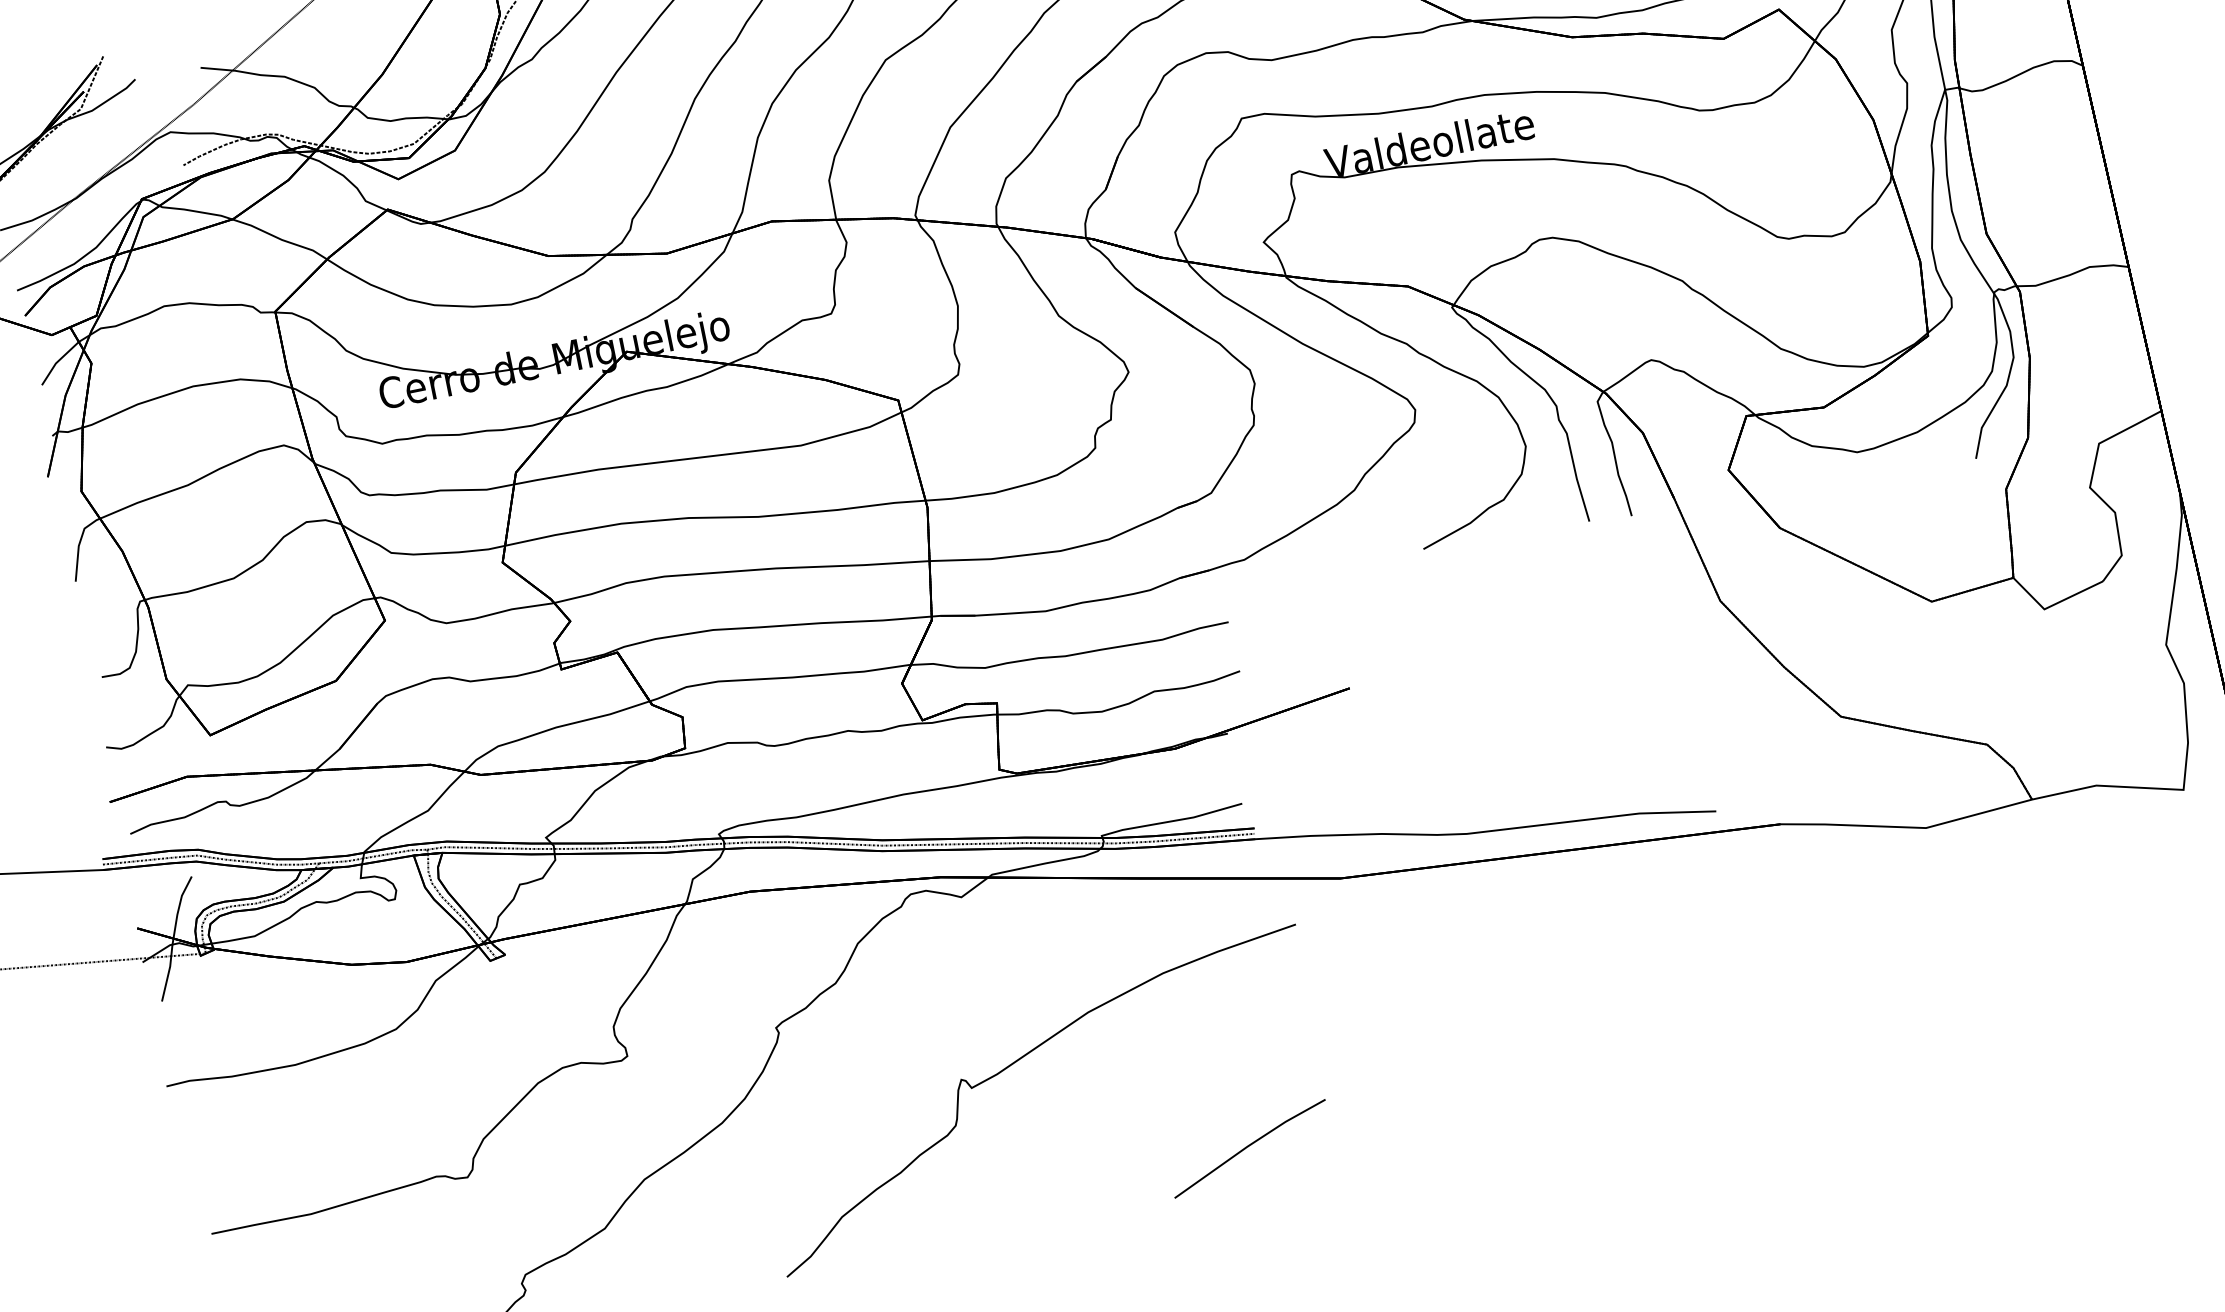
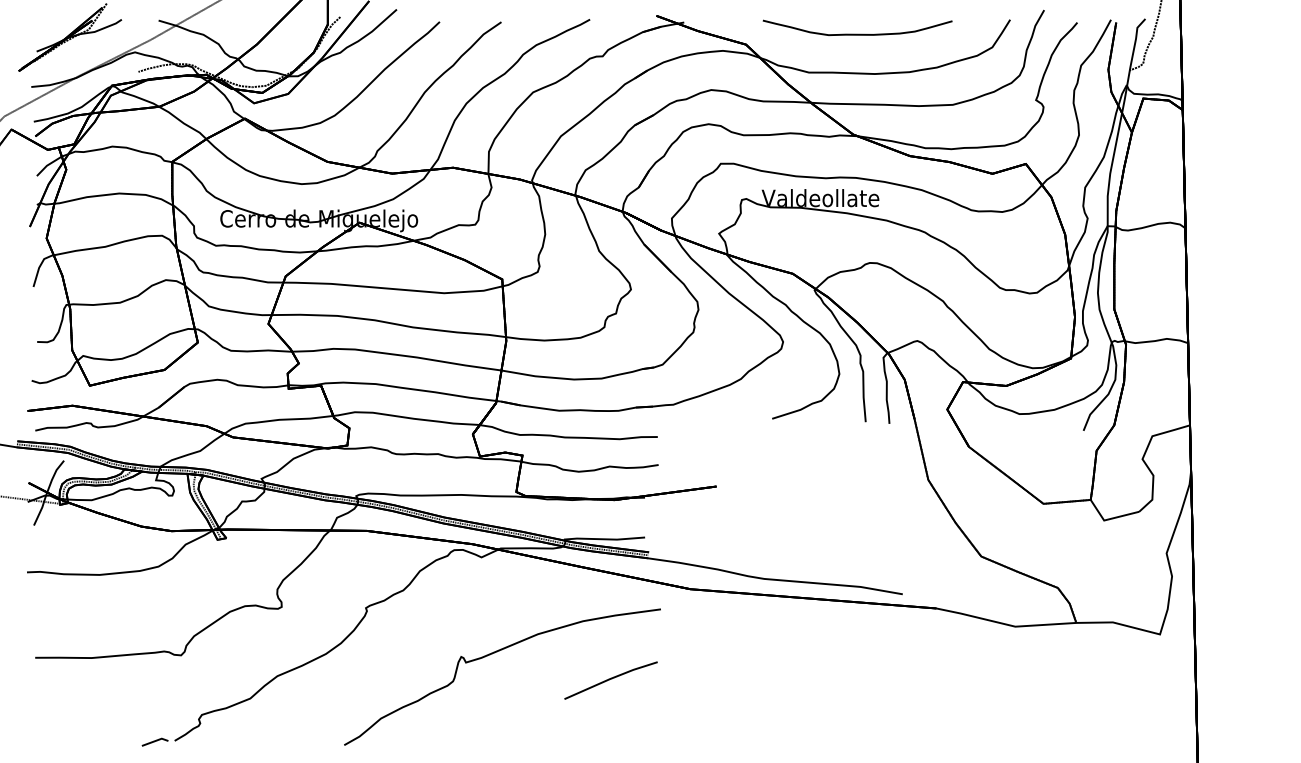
part: (1249, 1148) -> (610, 680), moved

